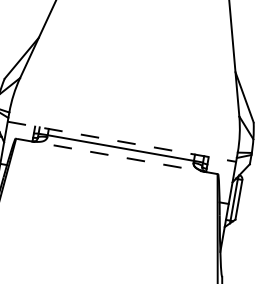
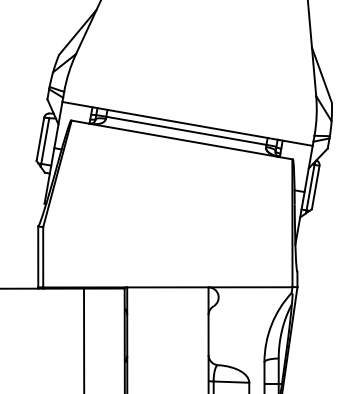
line: (122, 142) -> (188, 124), dashed -> solid
line: (117, 155) -> (182, 139), dashed -> solid

